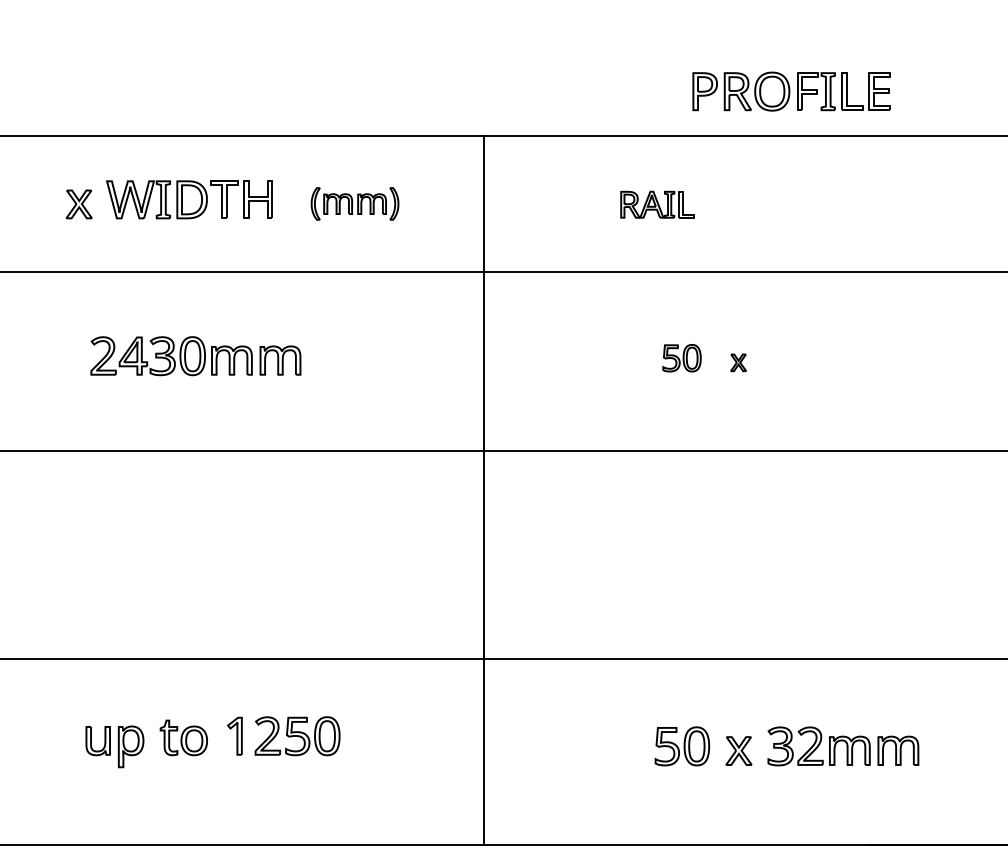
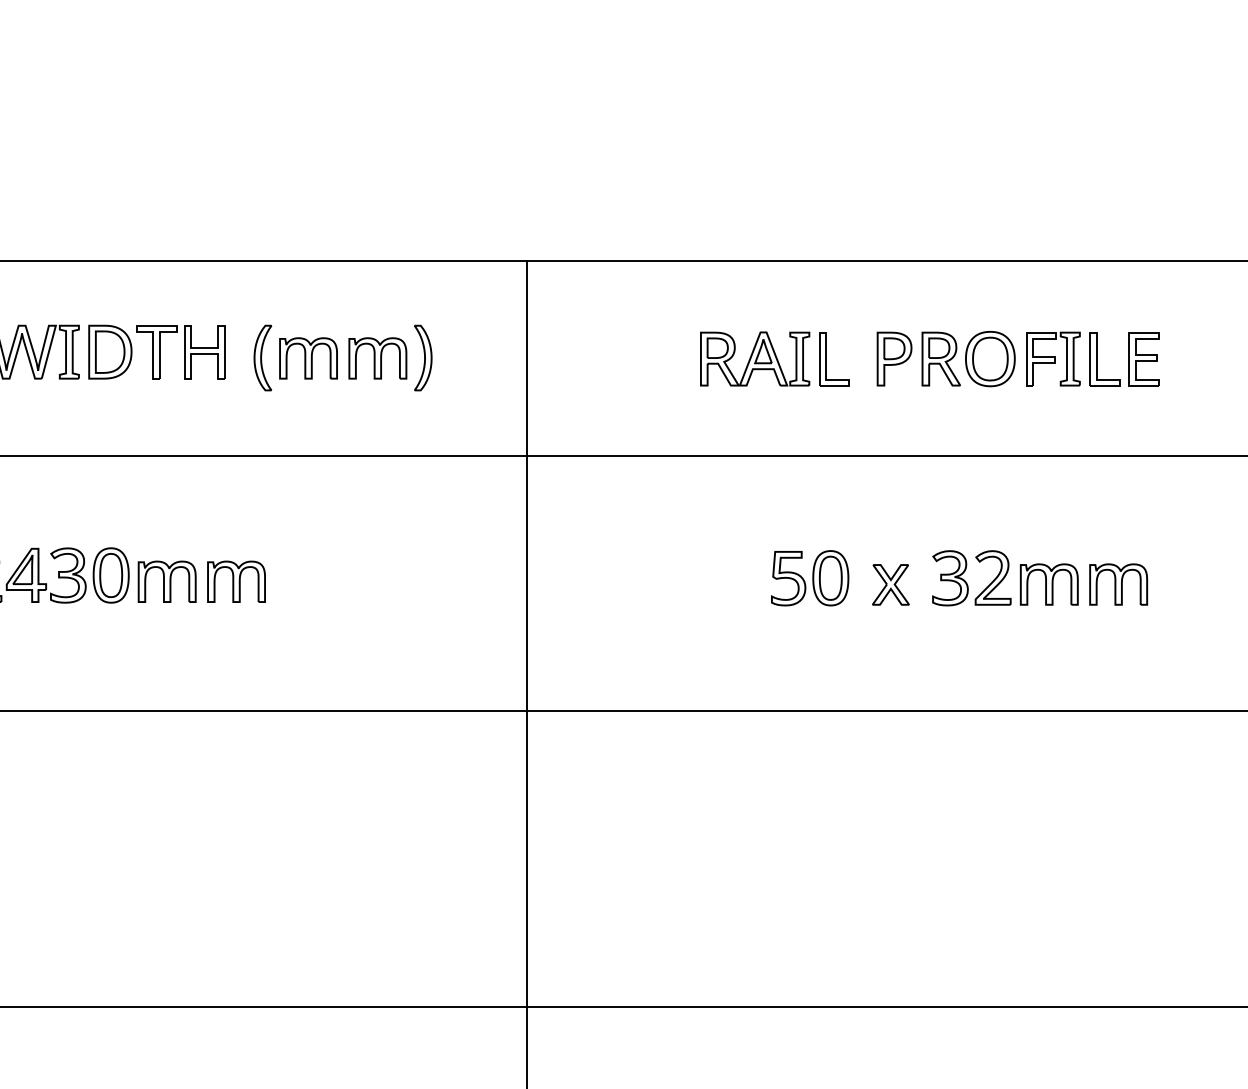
part: (791, 91) -> (1017, 358), moved
part: (354, 203) -> (342, 357), size x1.43
part: (657, 204) -> (775, 358), size x1.43
part: (681, 358) -> (809, 578), size x1.43
part: (842, 358) -> (1039, 578), added
part: (738, 362) -> (890, 584), size x1.67

